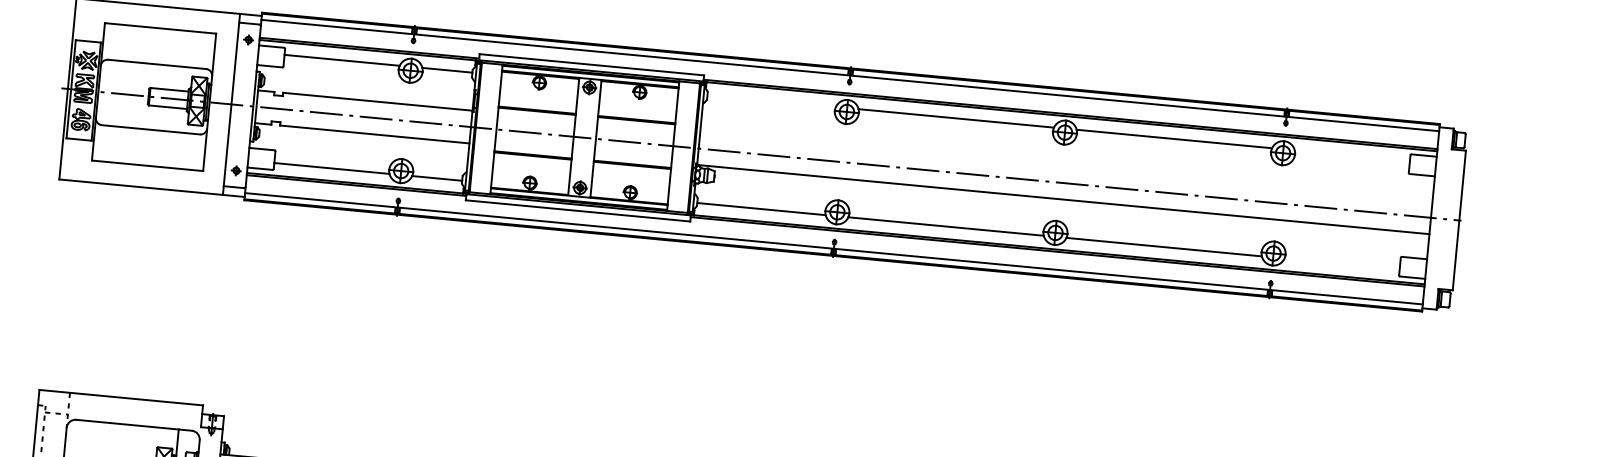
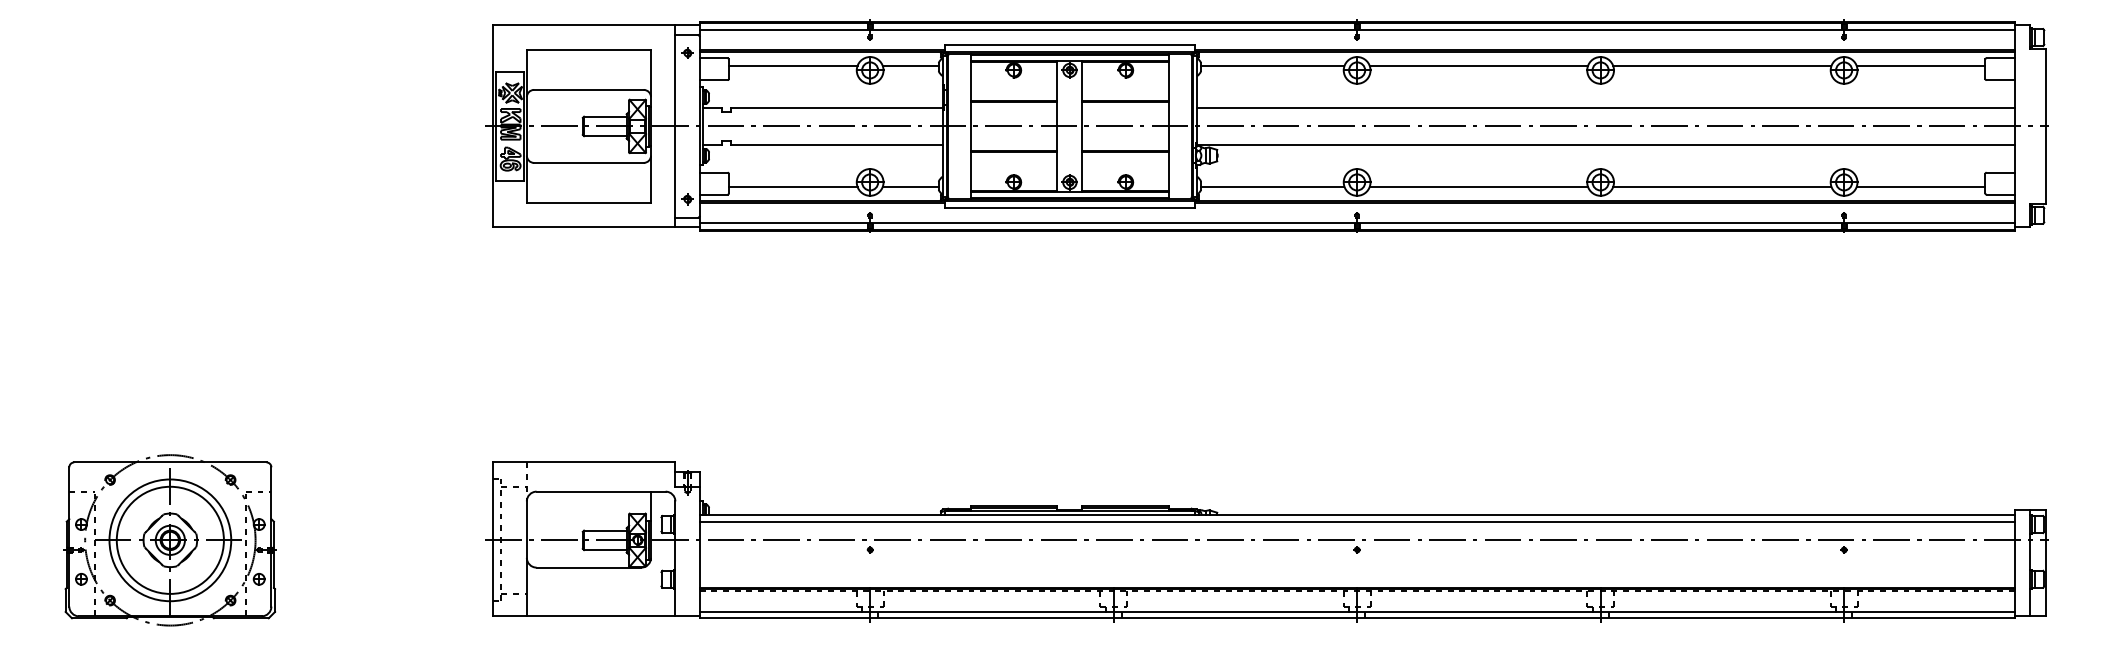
line: (771, 101) -> (1272, 66), added
line: (1351, 156) -> (1920, 66), added
line: (1066, 167) -> (1605, 108), added
line: (1341, 263) -> (1920, 186), added

